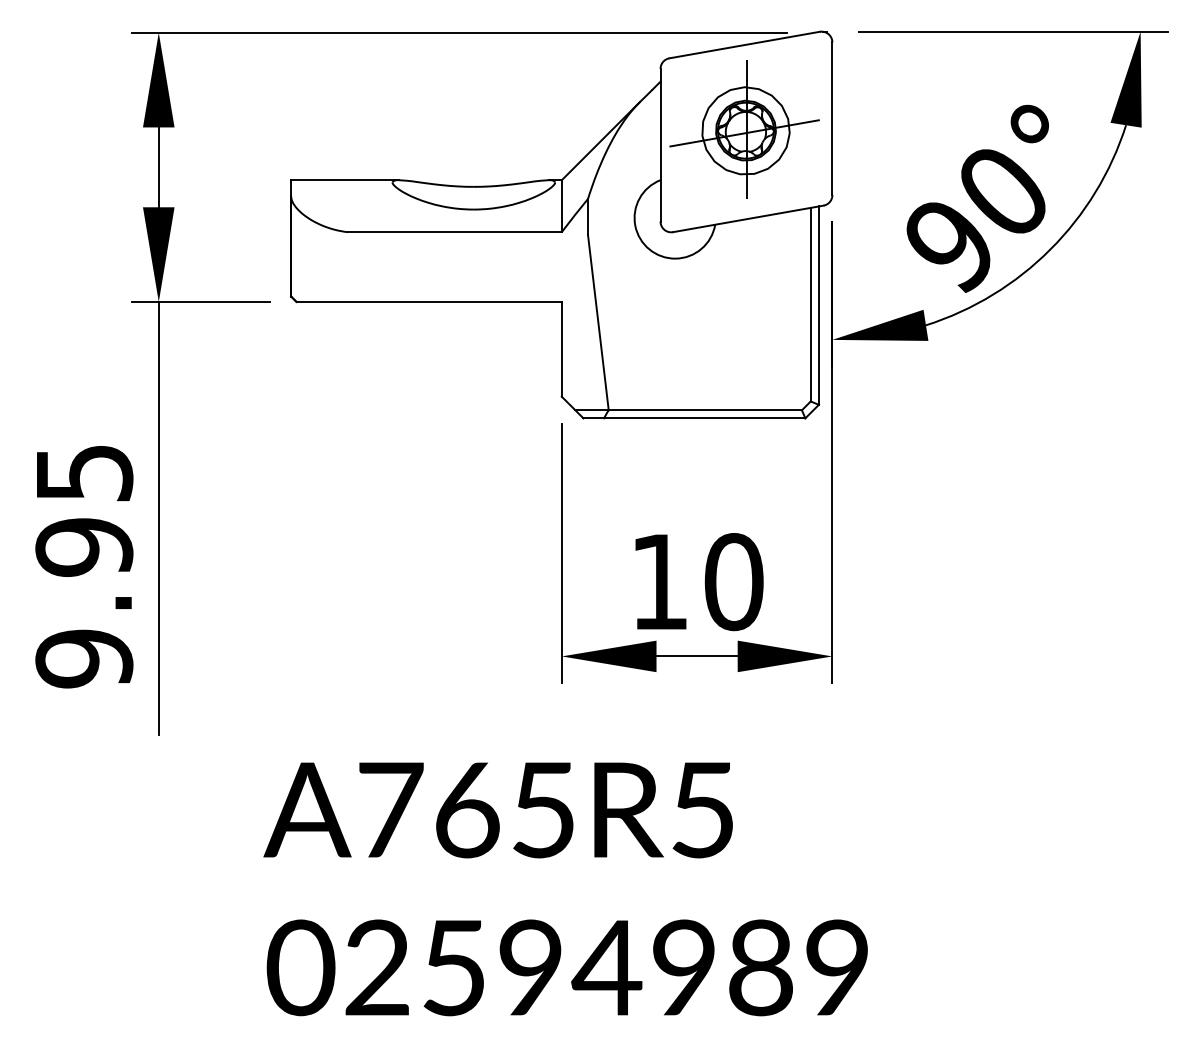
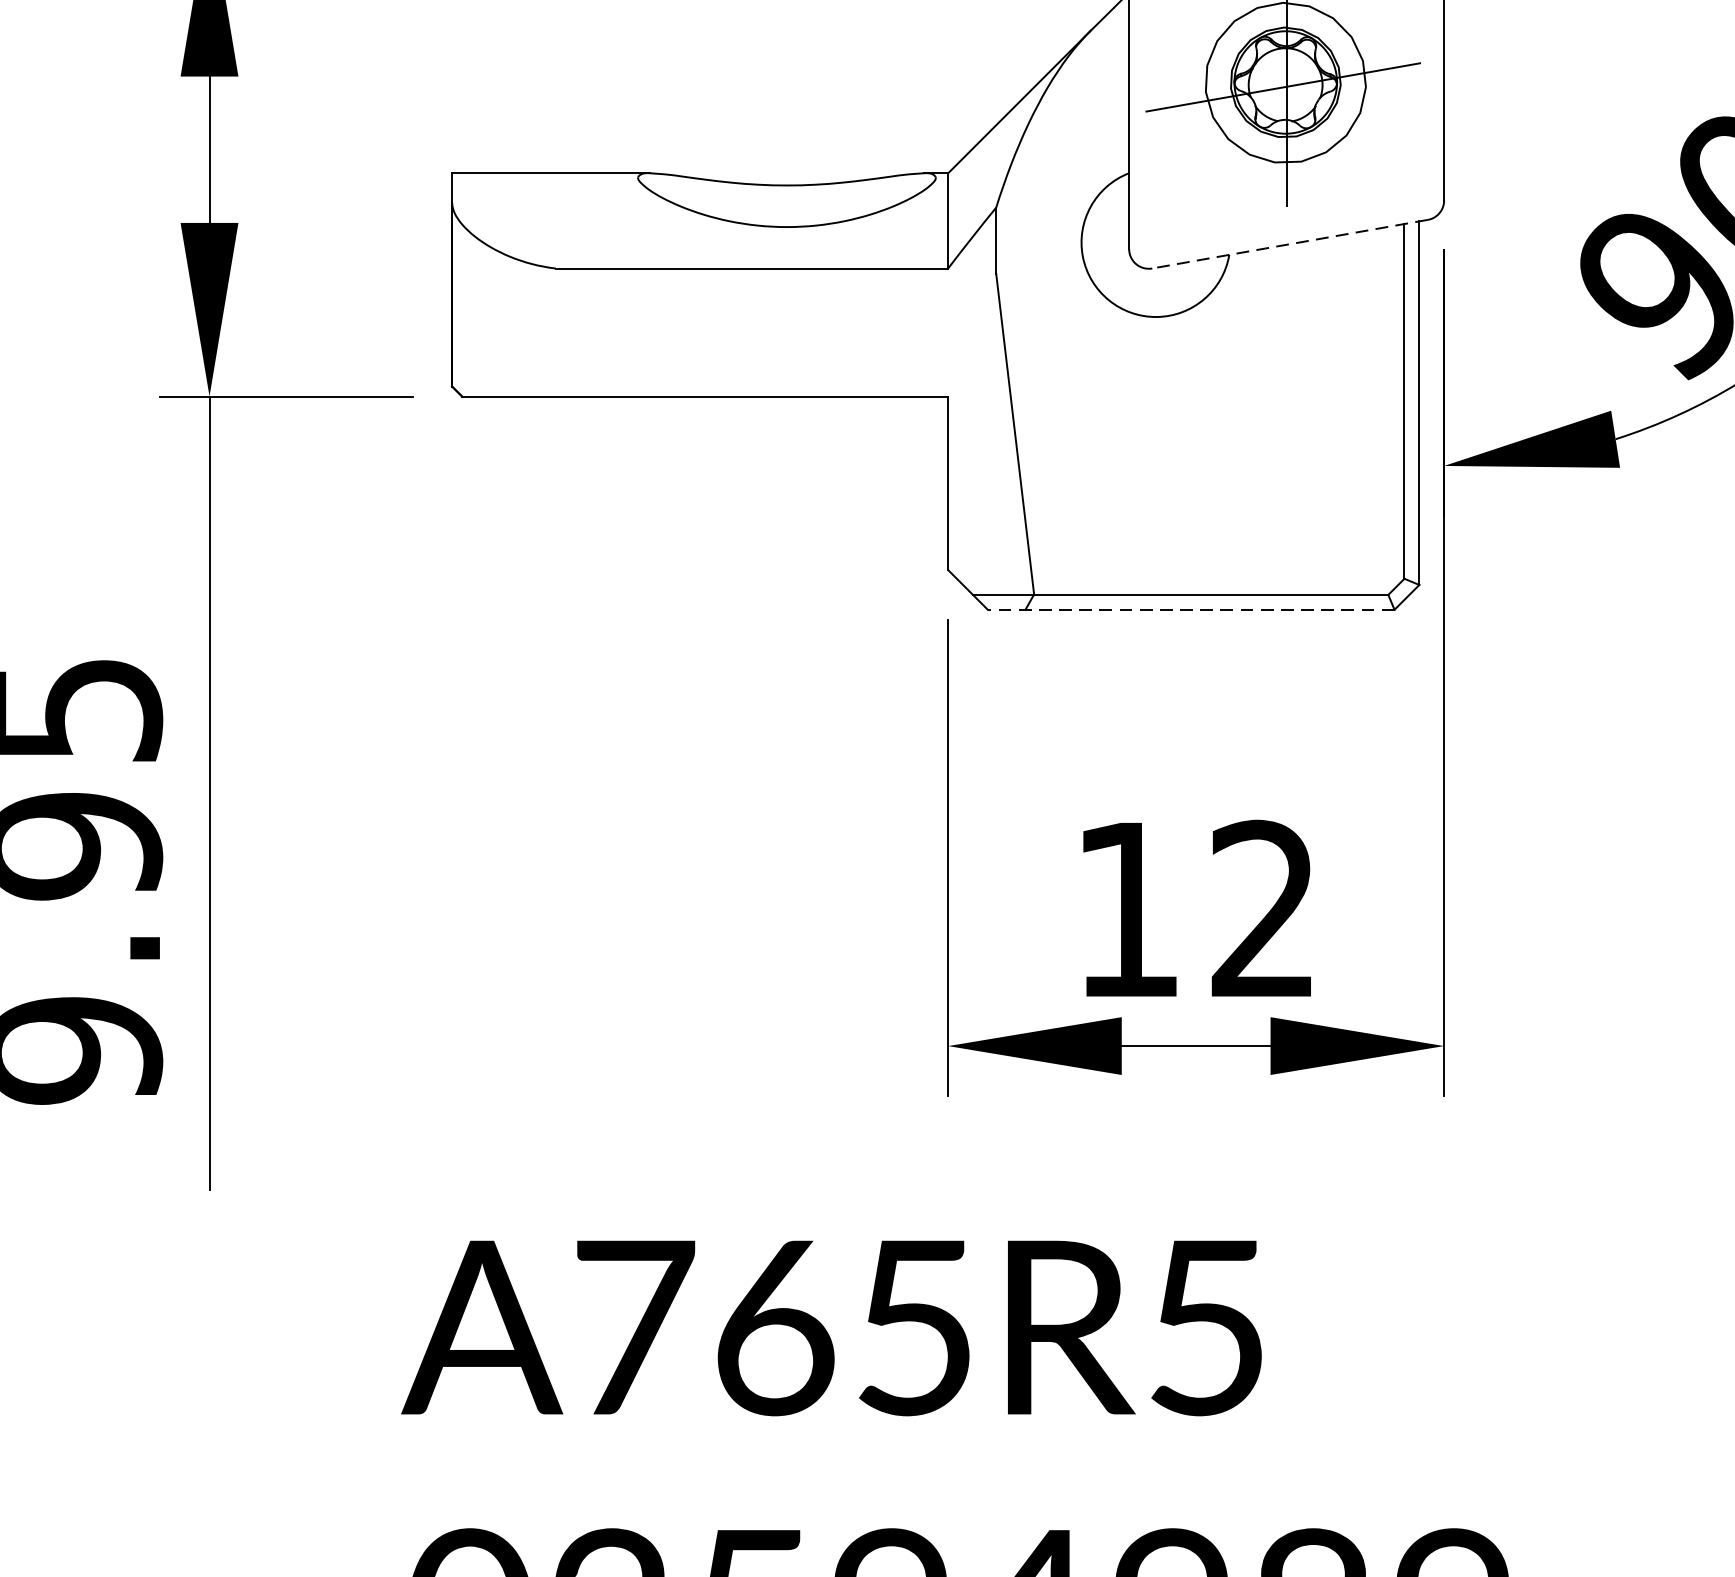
line: (747, 218) -> (1288, 243), solid -> dashed
line: (694, 418) -> (1191, 610), solid -> dashed
text: (733, 582) -> (1262, 910), 10 -> 12

